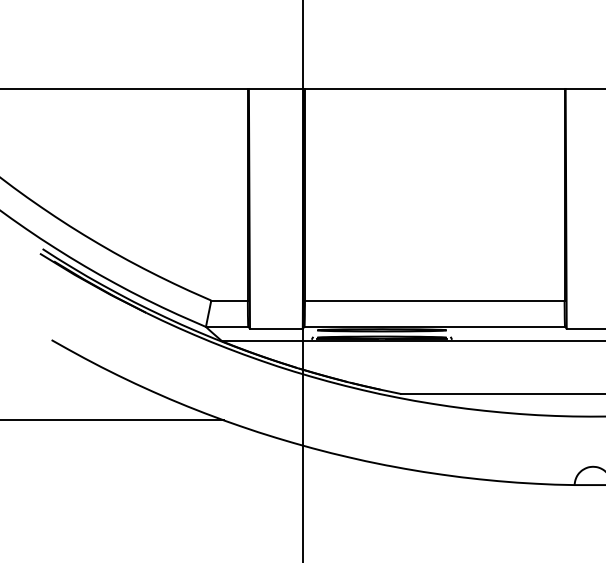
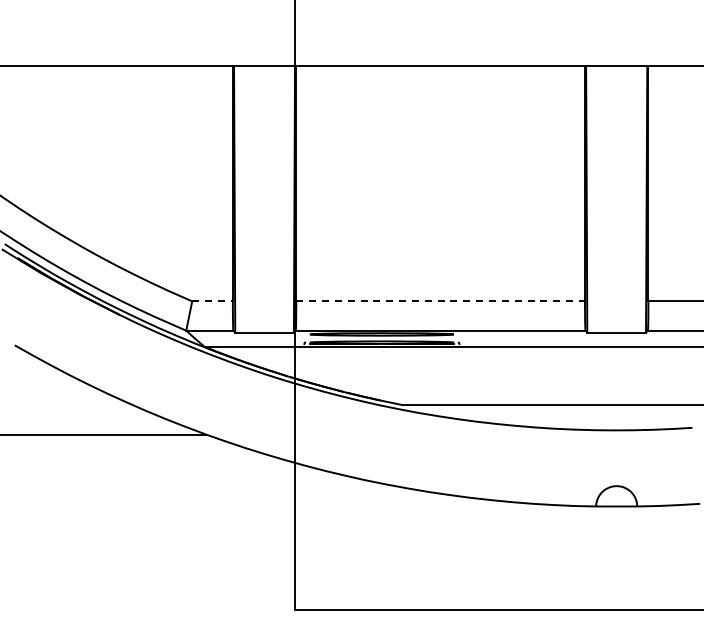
line: (230, 300) -> (213, 301), solid -> dashed
line: (435, 300) -> (441, 301), solid -> dashed

